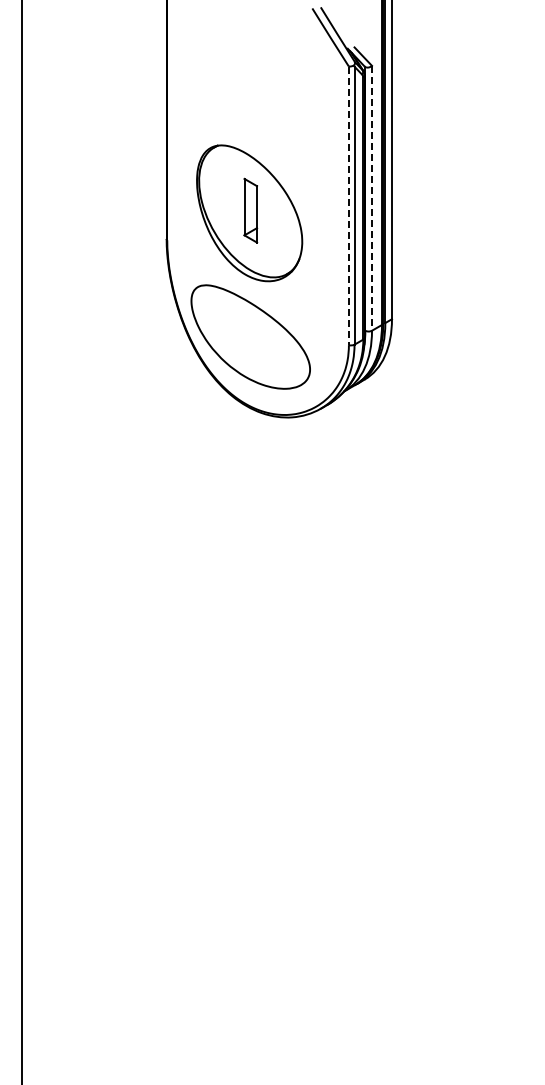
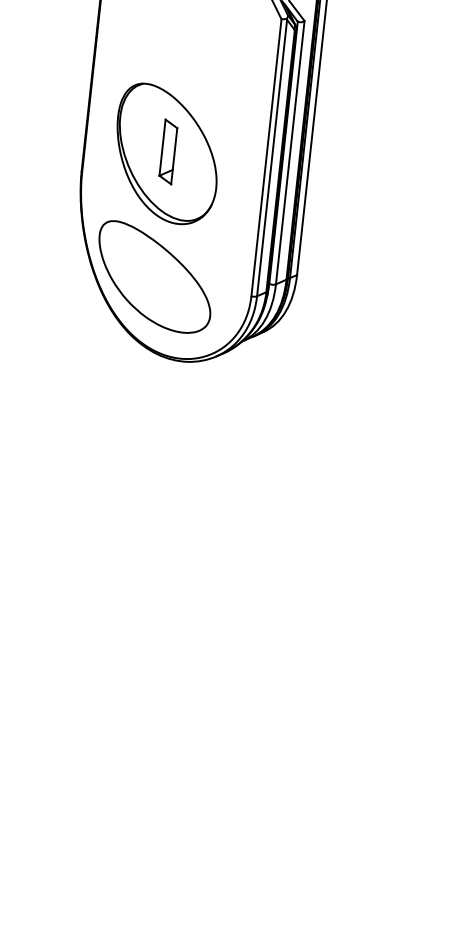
line: (372, 198) -> (290, 152), dashed -> solid
line: (348, 206) -> (265, 158), dashed -> solid

